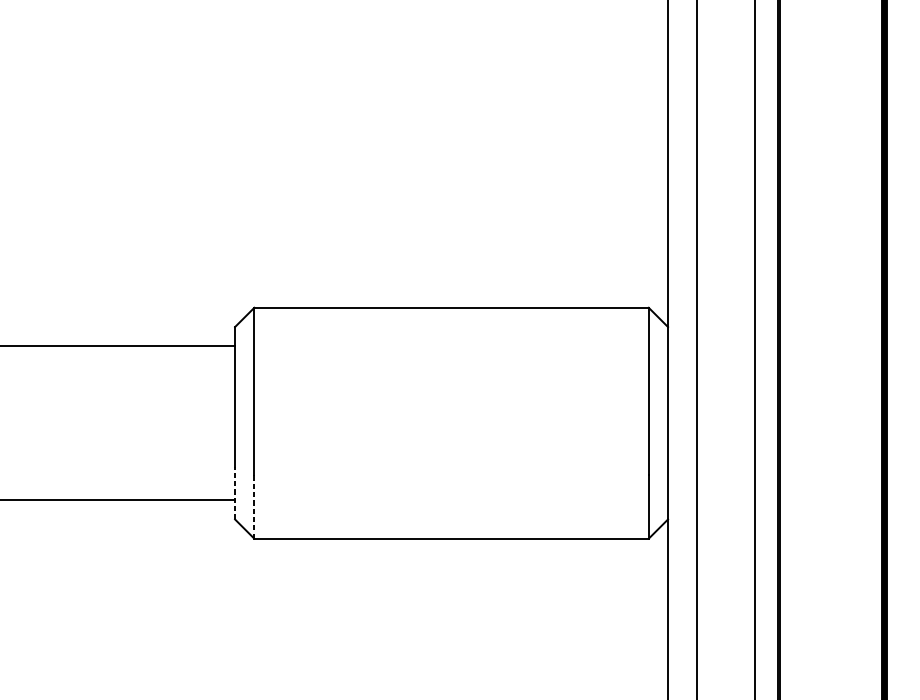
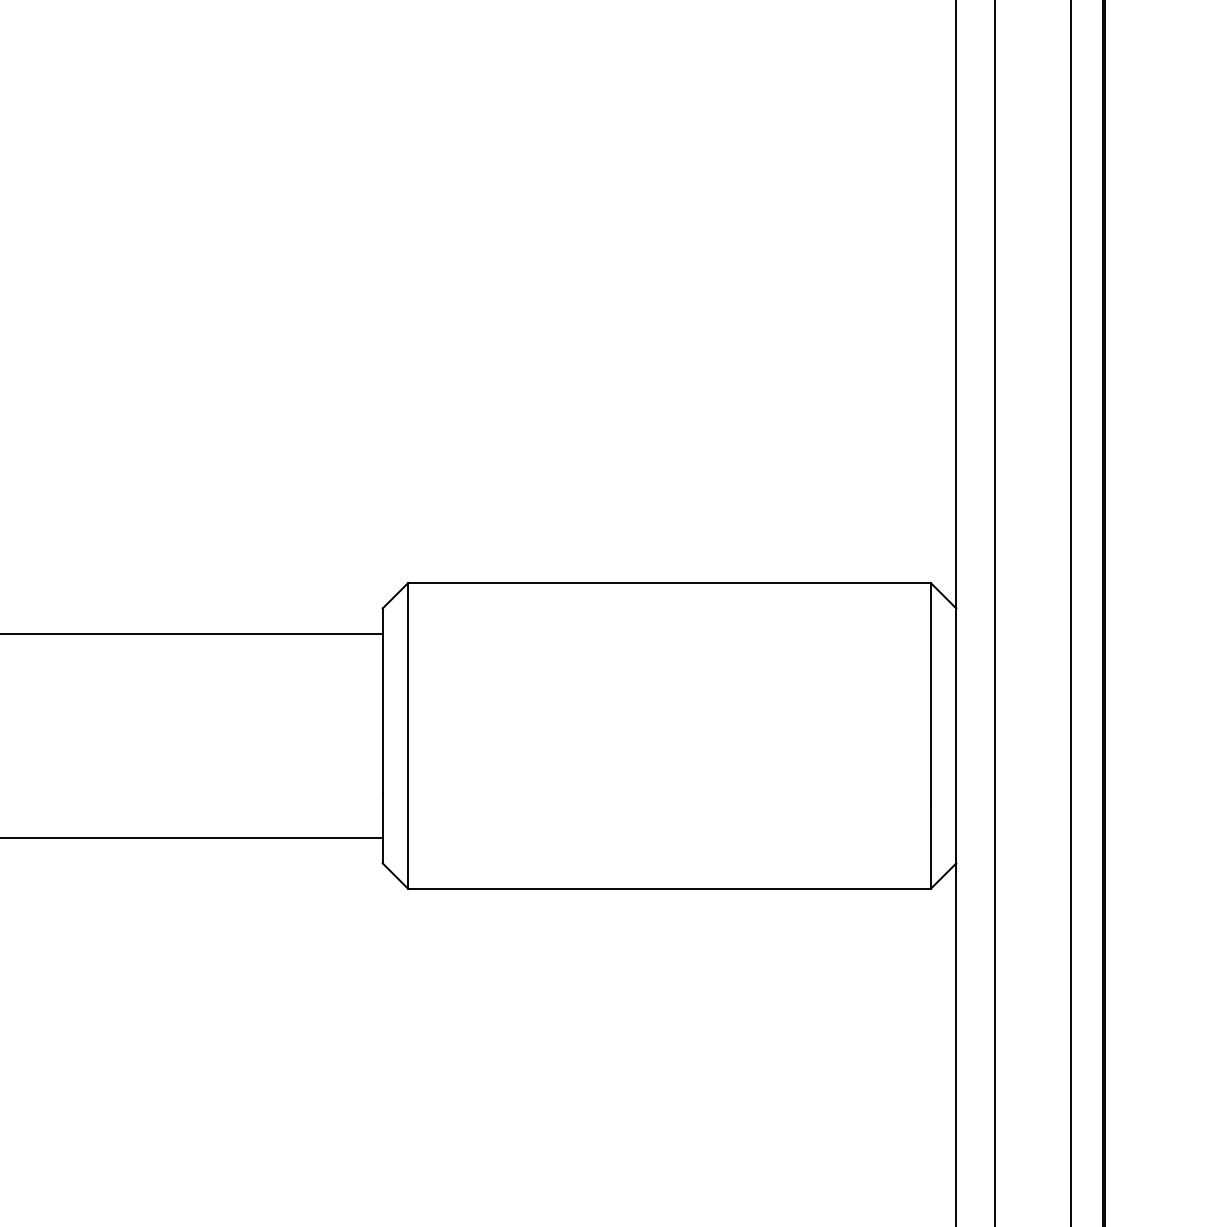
line: (234, 493) -> (382, 828), dashed -> solid
line: (254, 506) -> (408, 846), dashed -> solid

